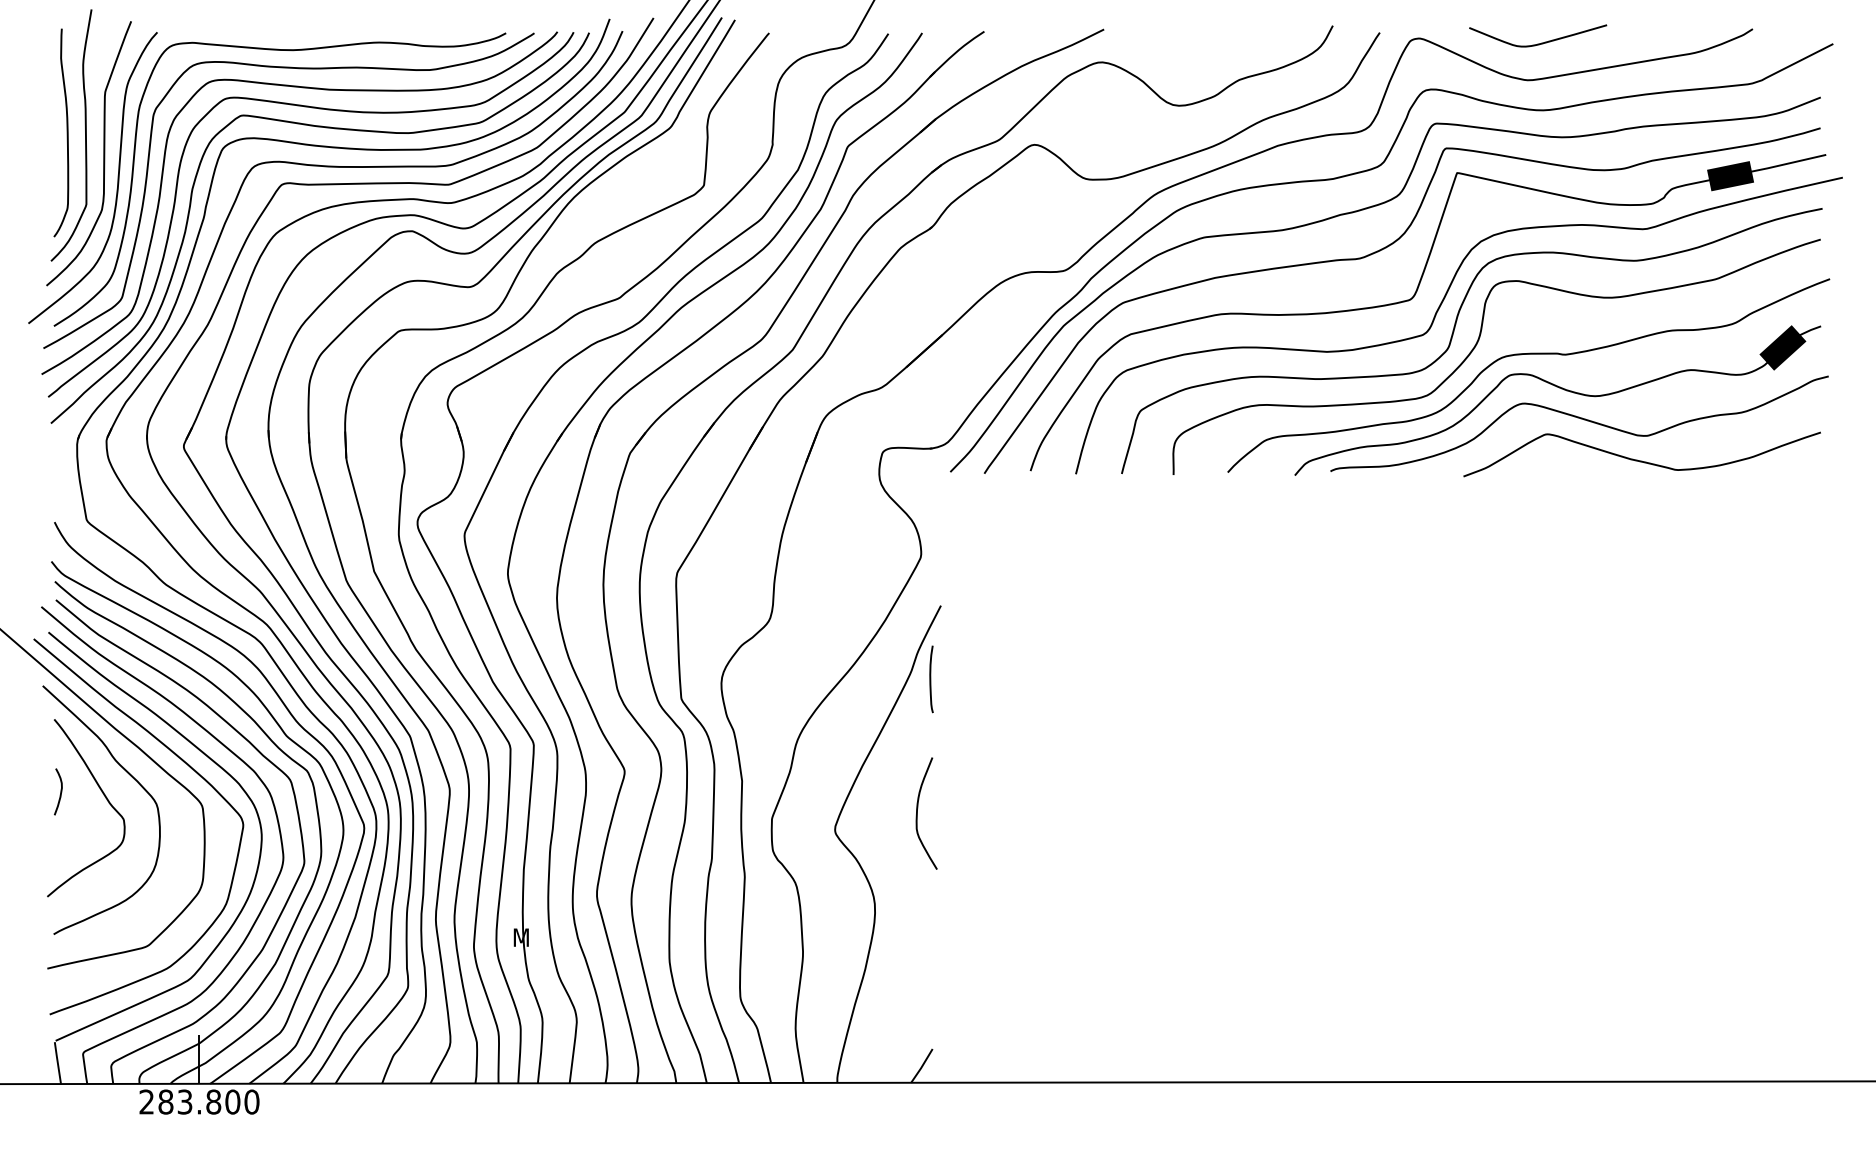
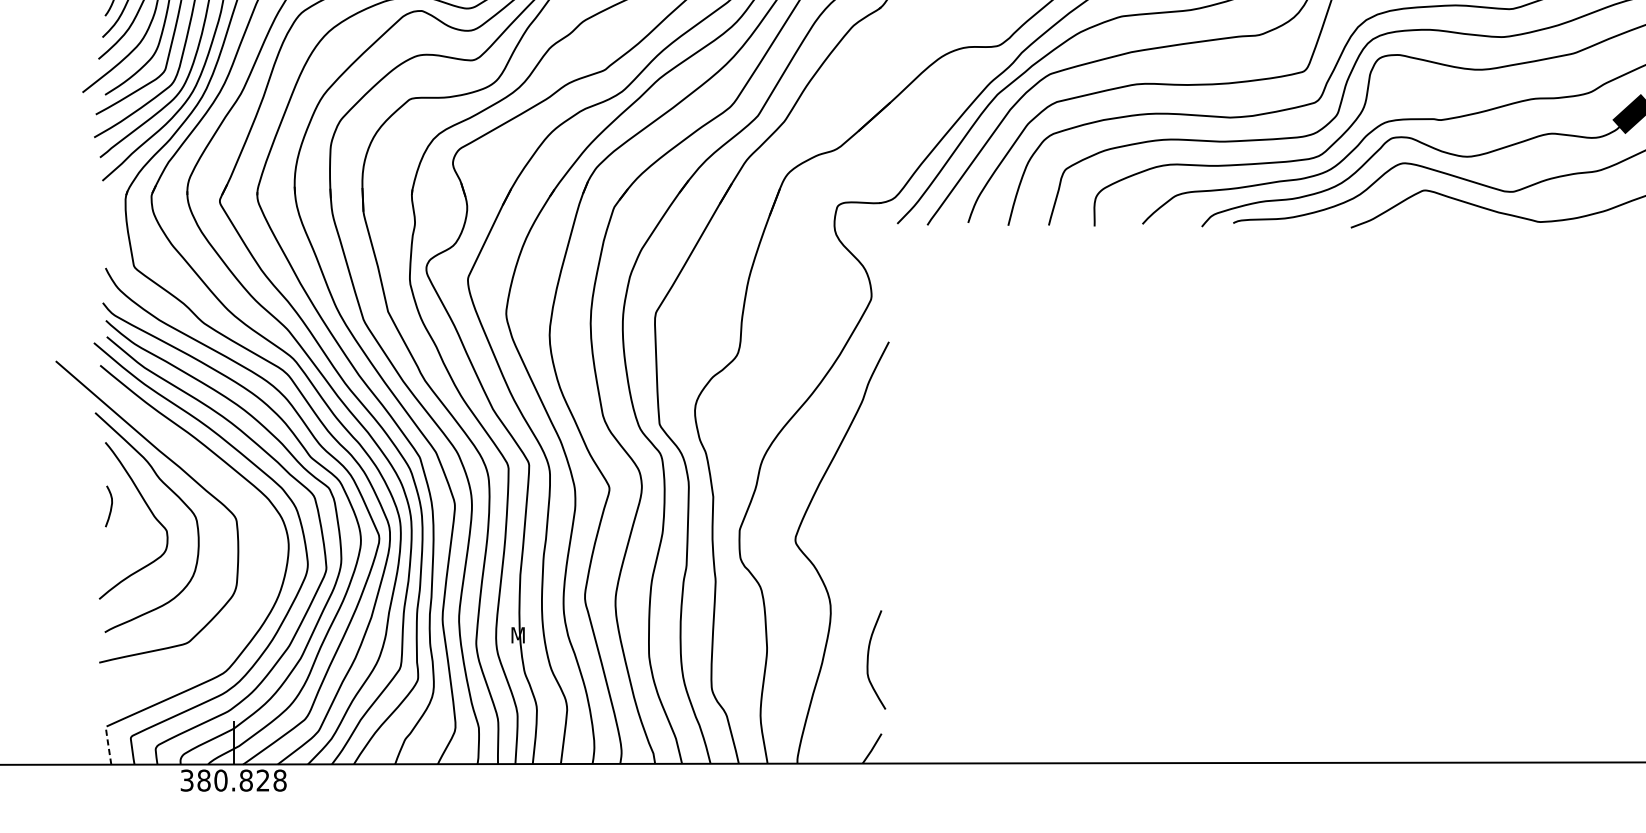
curve: (931, 679) -> (880, 407), removed
curve: (191, 769) -> (226, 486), removed
curve: (917, 813) -> (868, 659), moved
line: (57, 1062) -> (108, 745), solid -> dashed
text: (199, 1101) -> (233, 780), 283.800 -> 380.828

